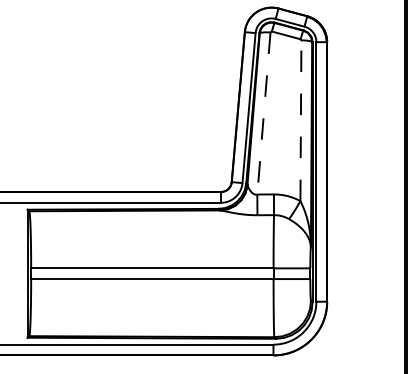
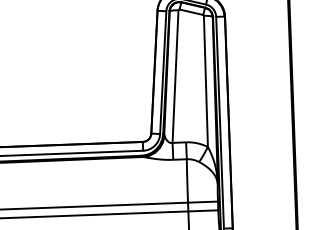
line: (263, 114) -> (175, 77), dashed -> solid
line: (300, 120) -> (205, 81), dashed -> solid

